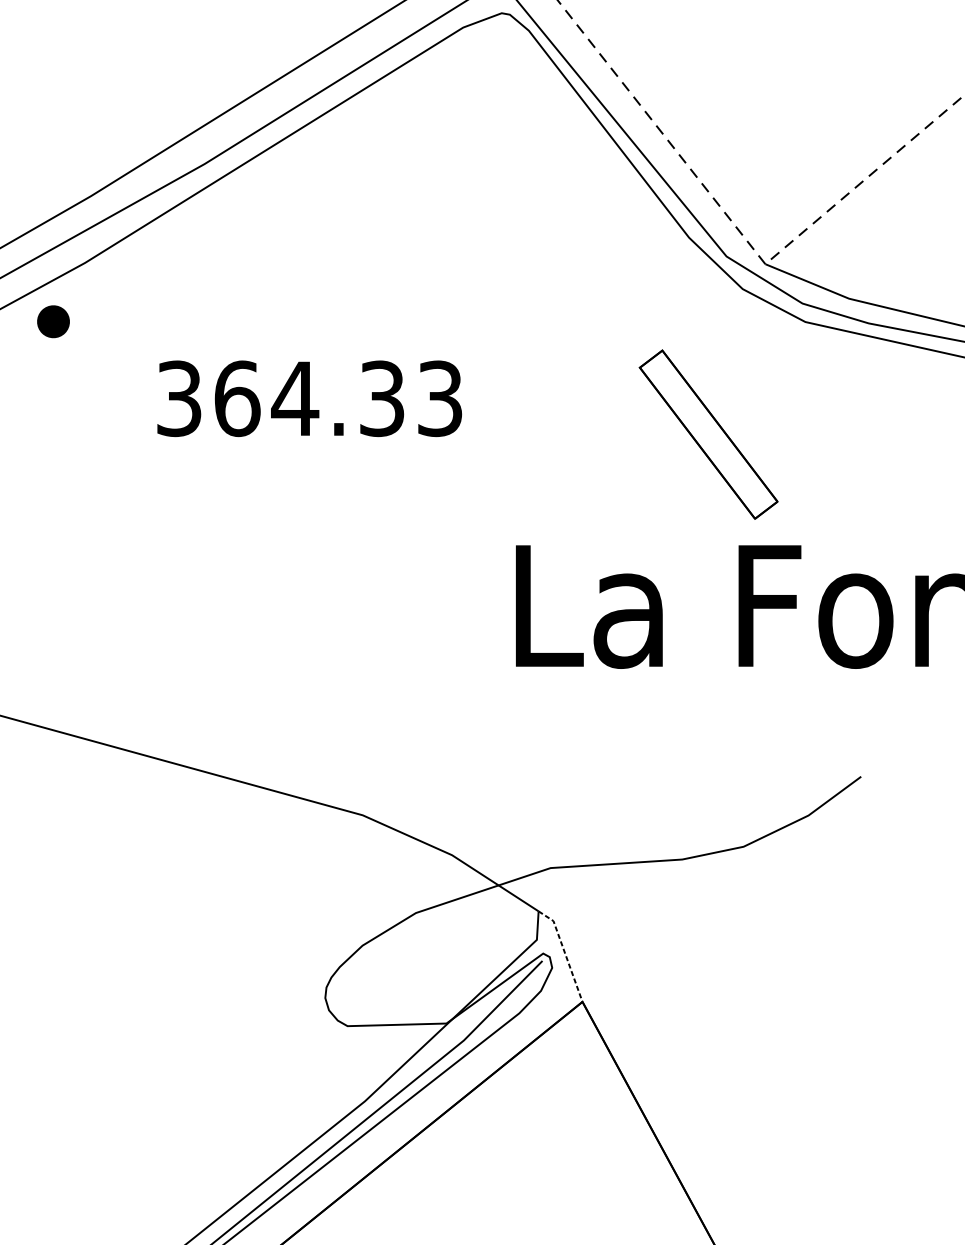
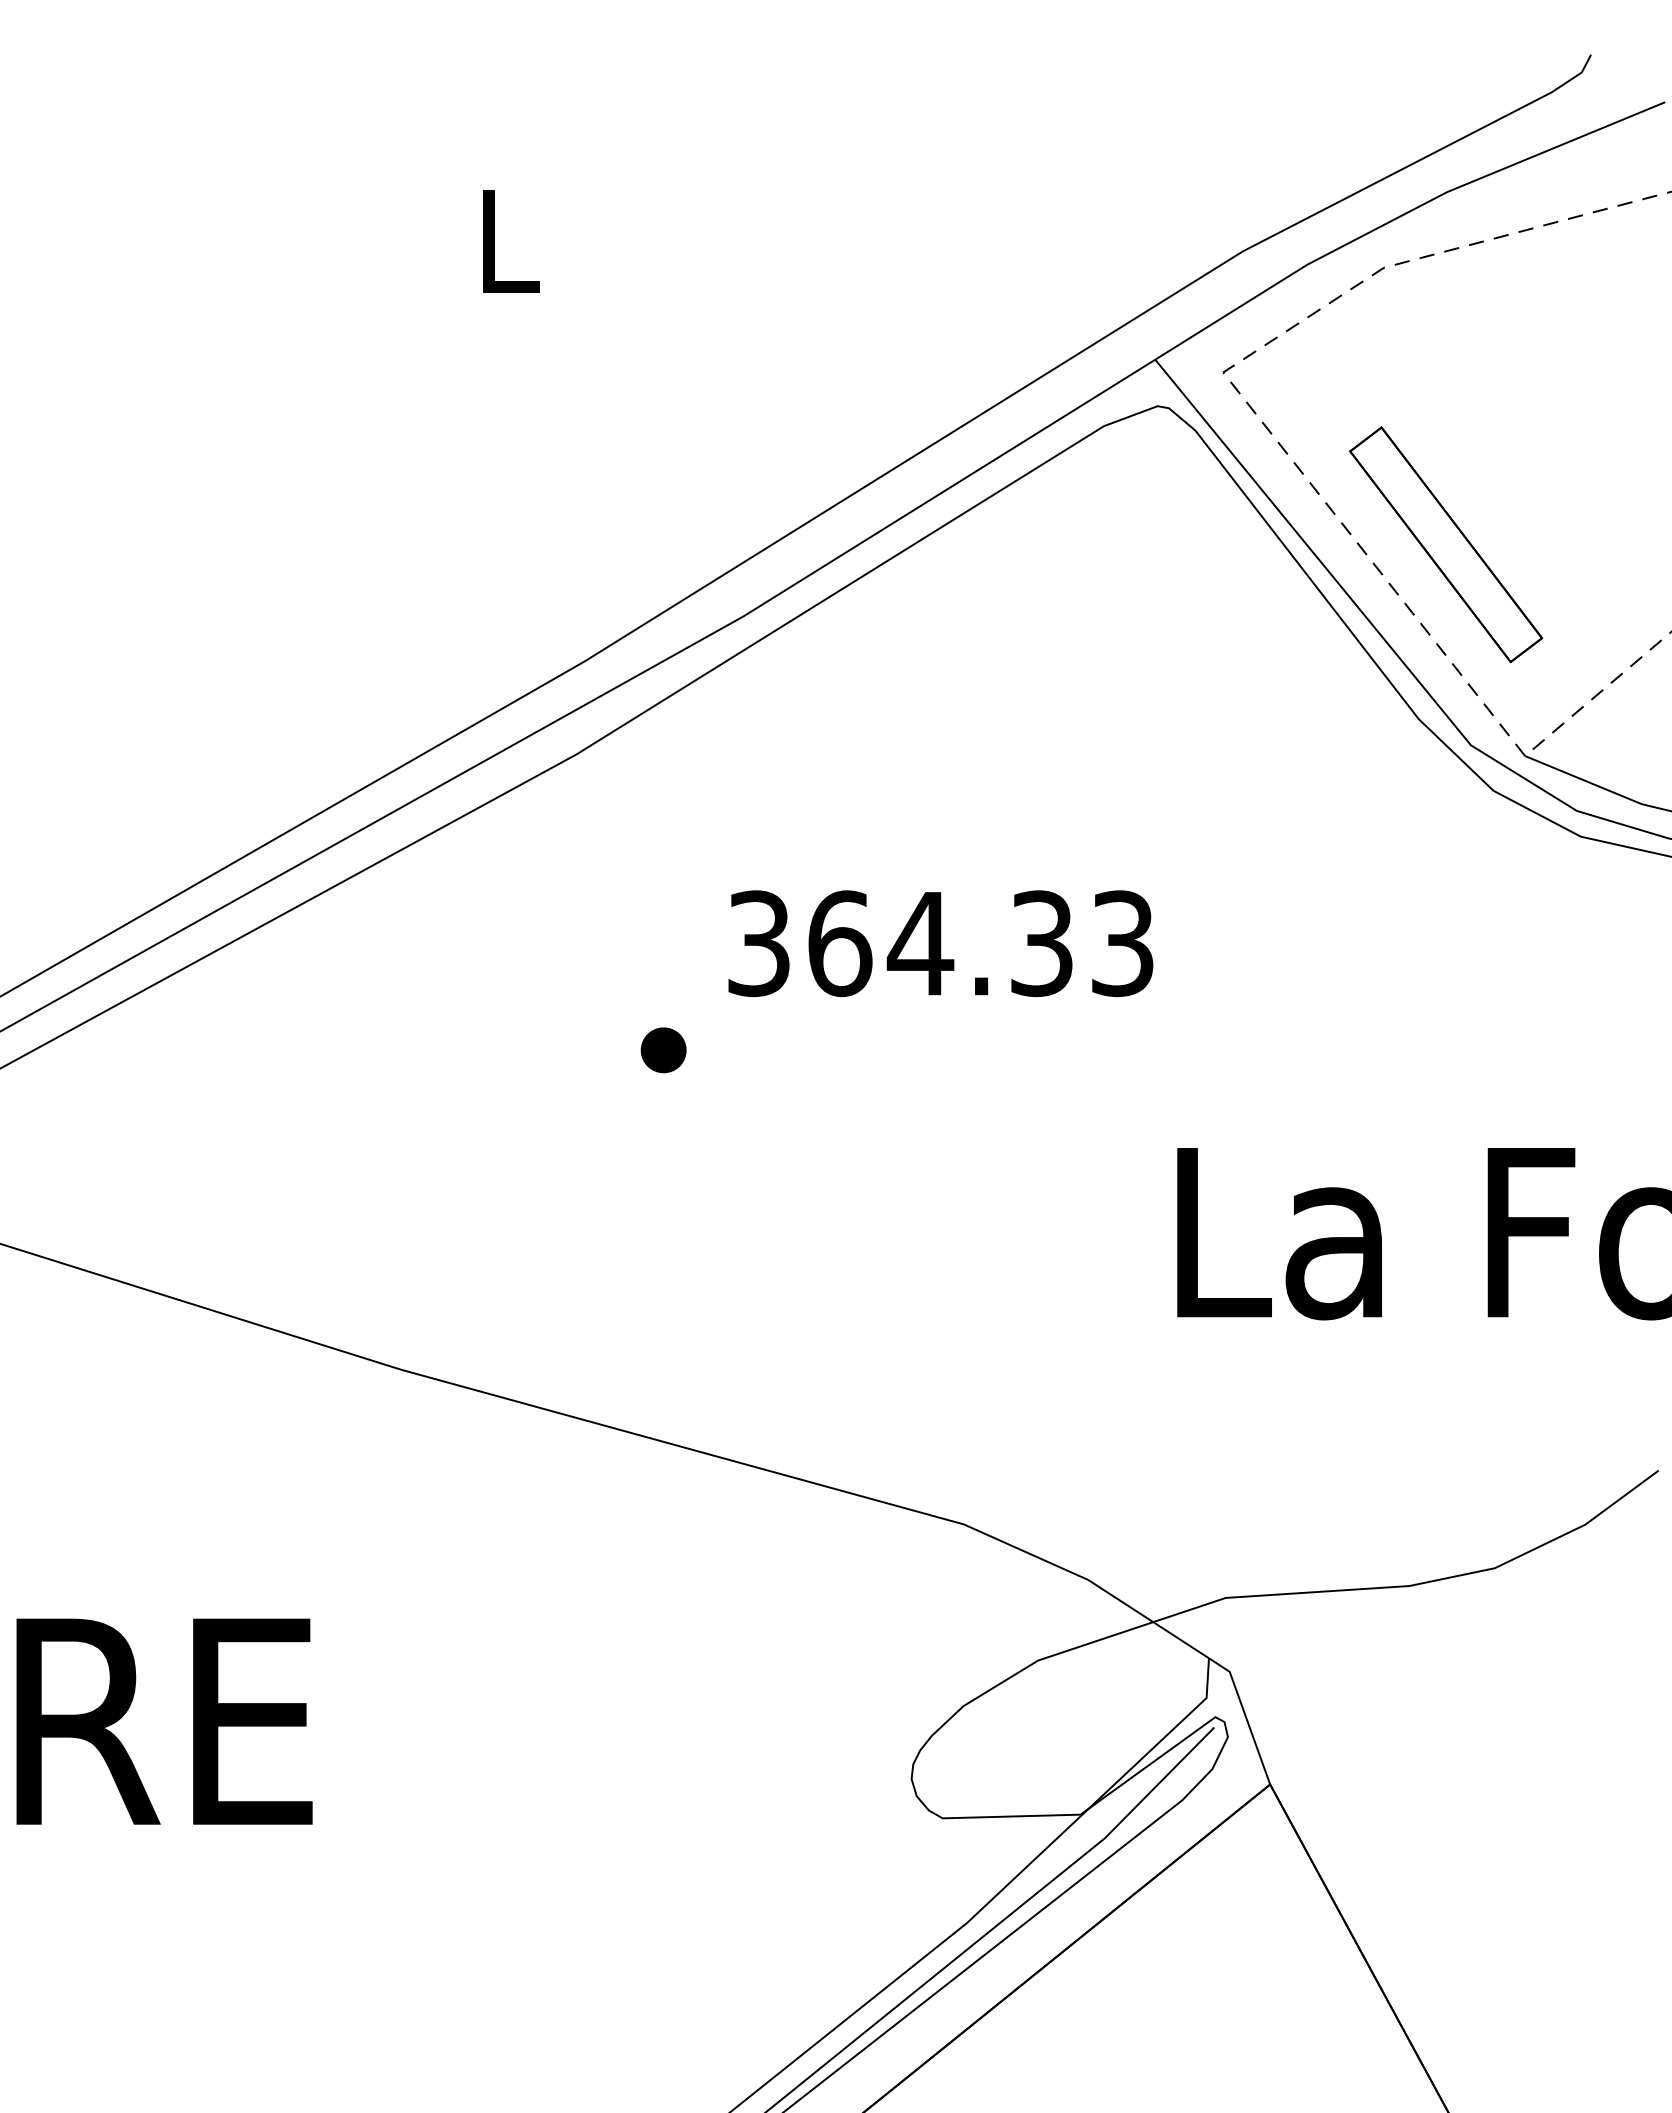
part: (53, 321) -> (663, 1050), moved
text: (309, 398) -> (940, 943), moved
part: (708, 434) -> (1446, 544), moved
line: (564, 952) -> (1245, 1715), dashed -> solid

